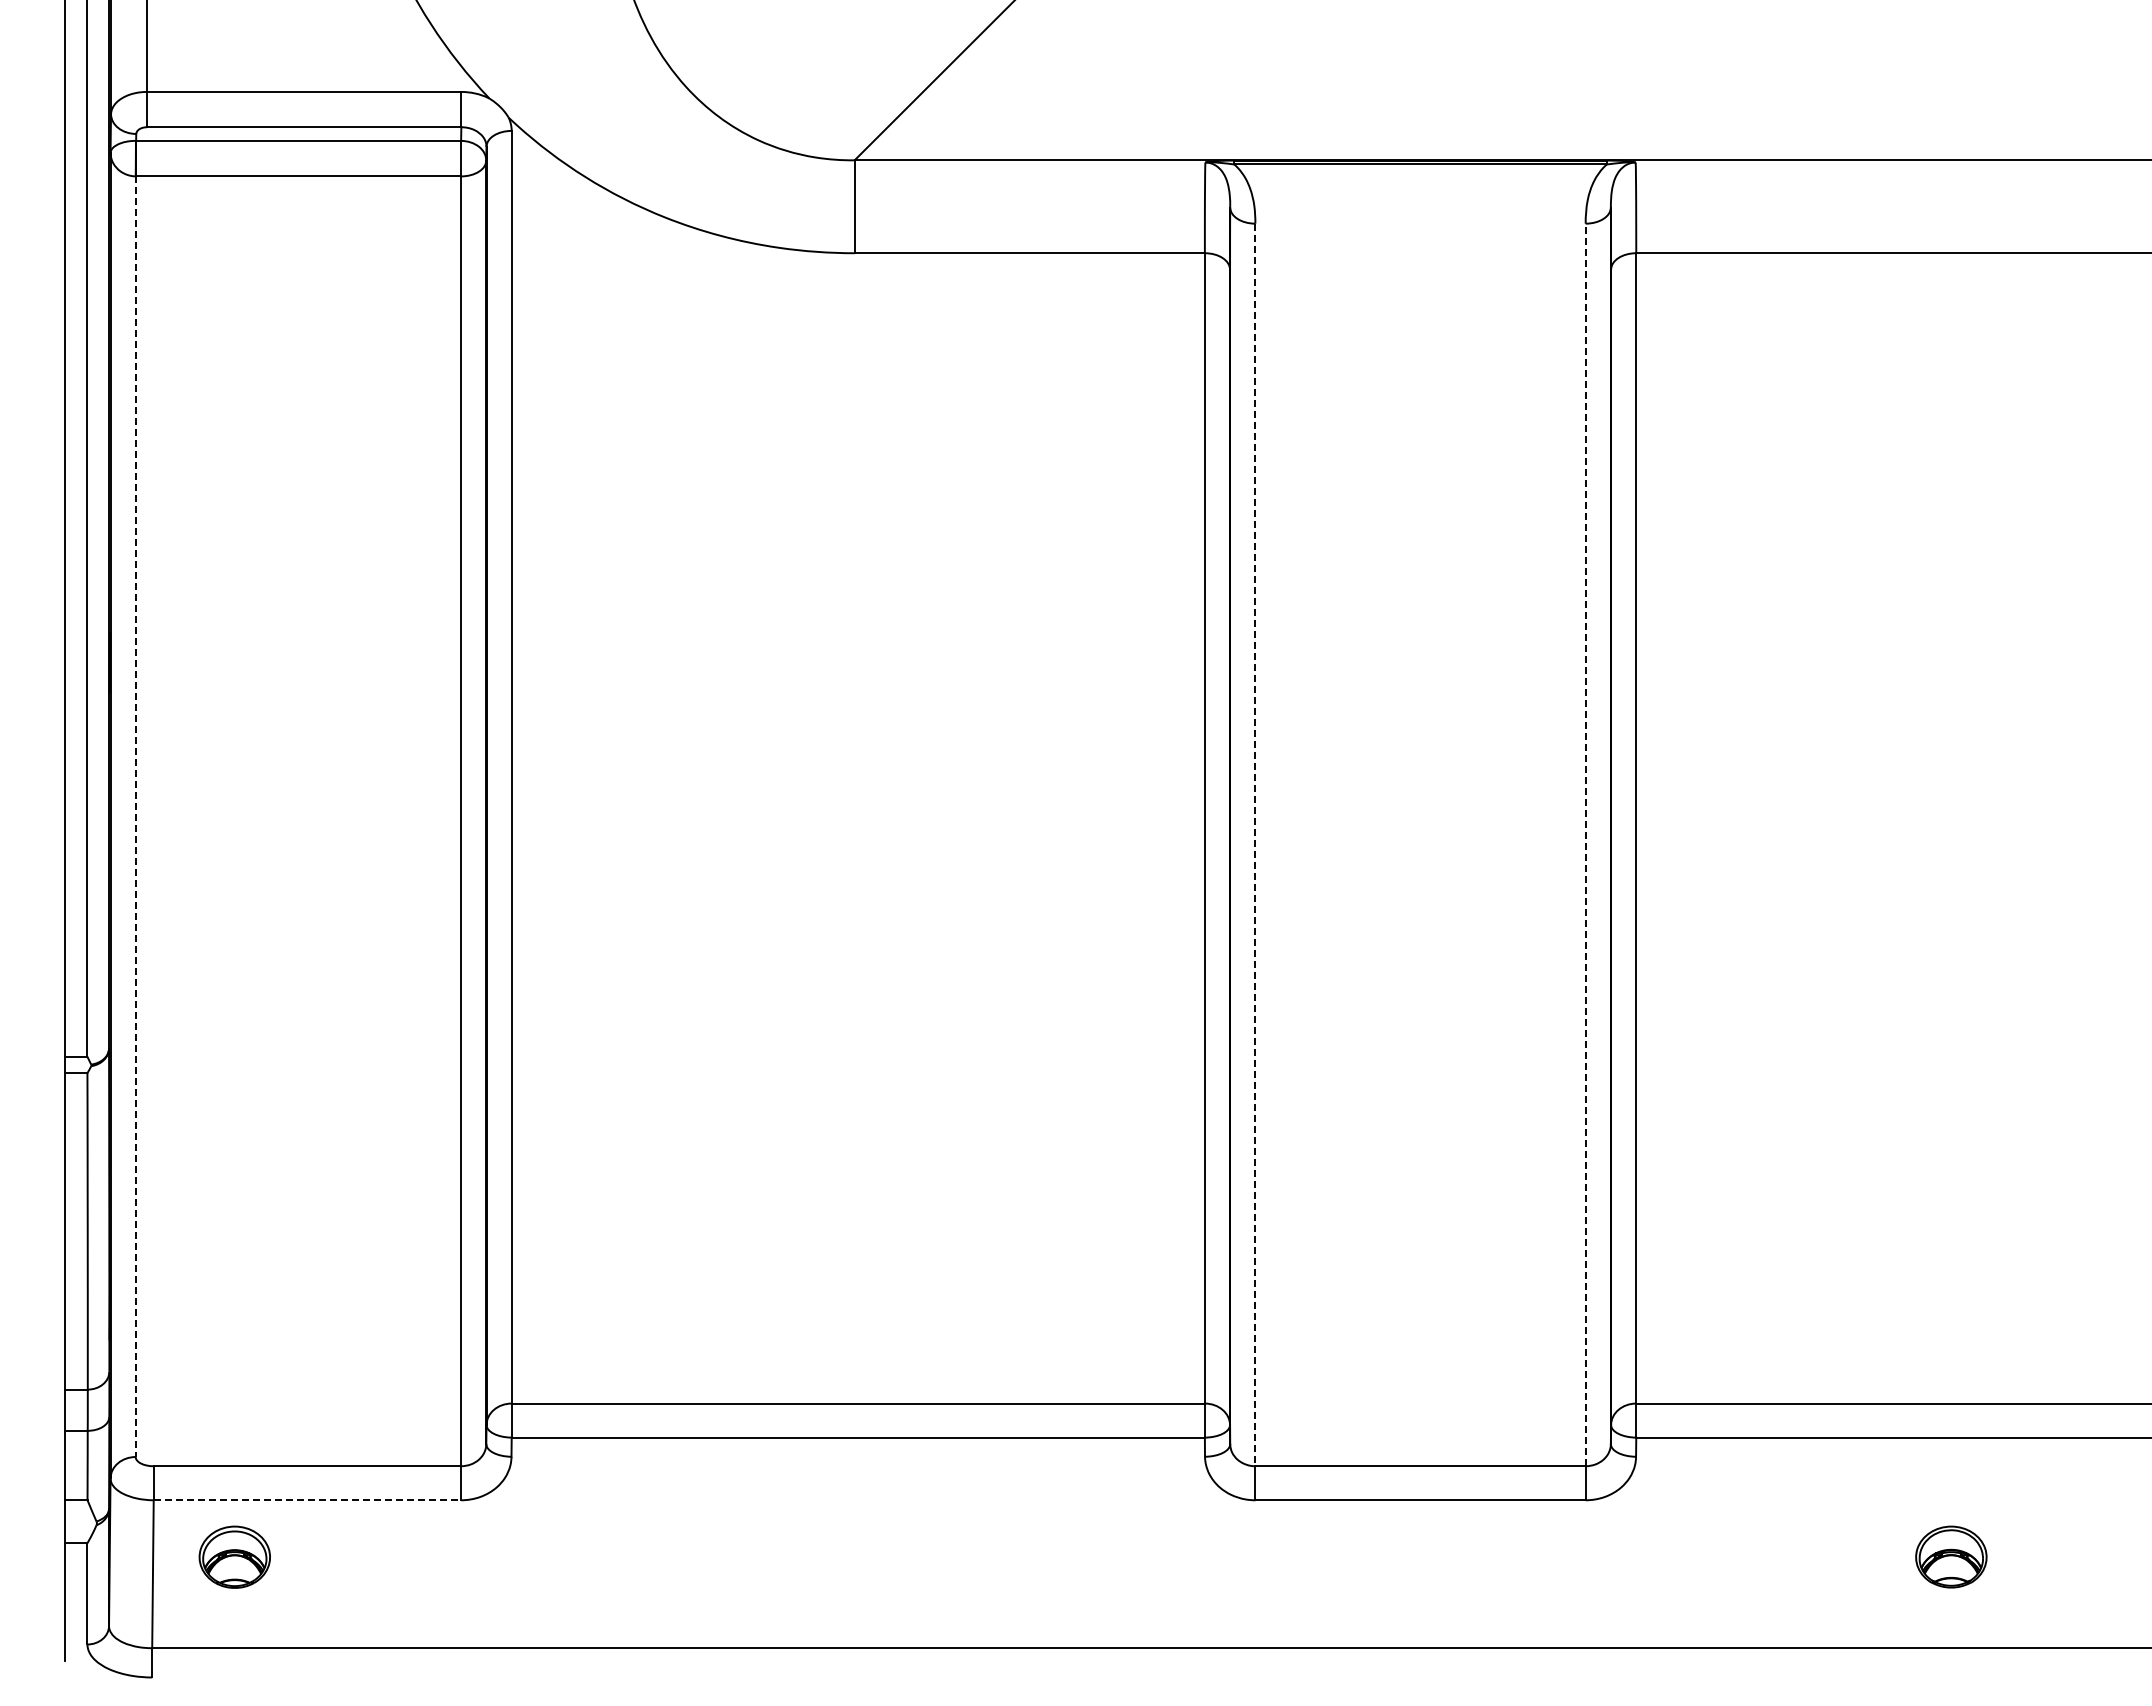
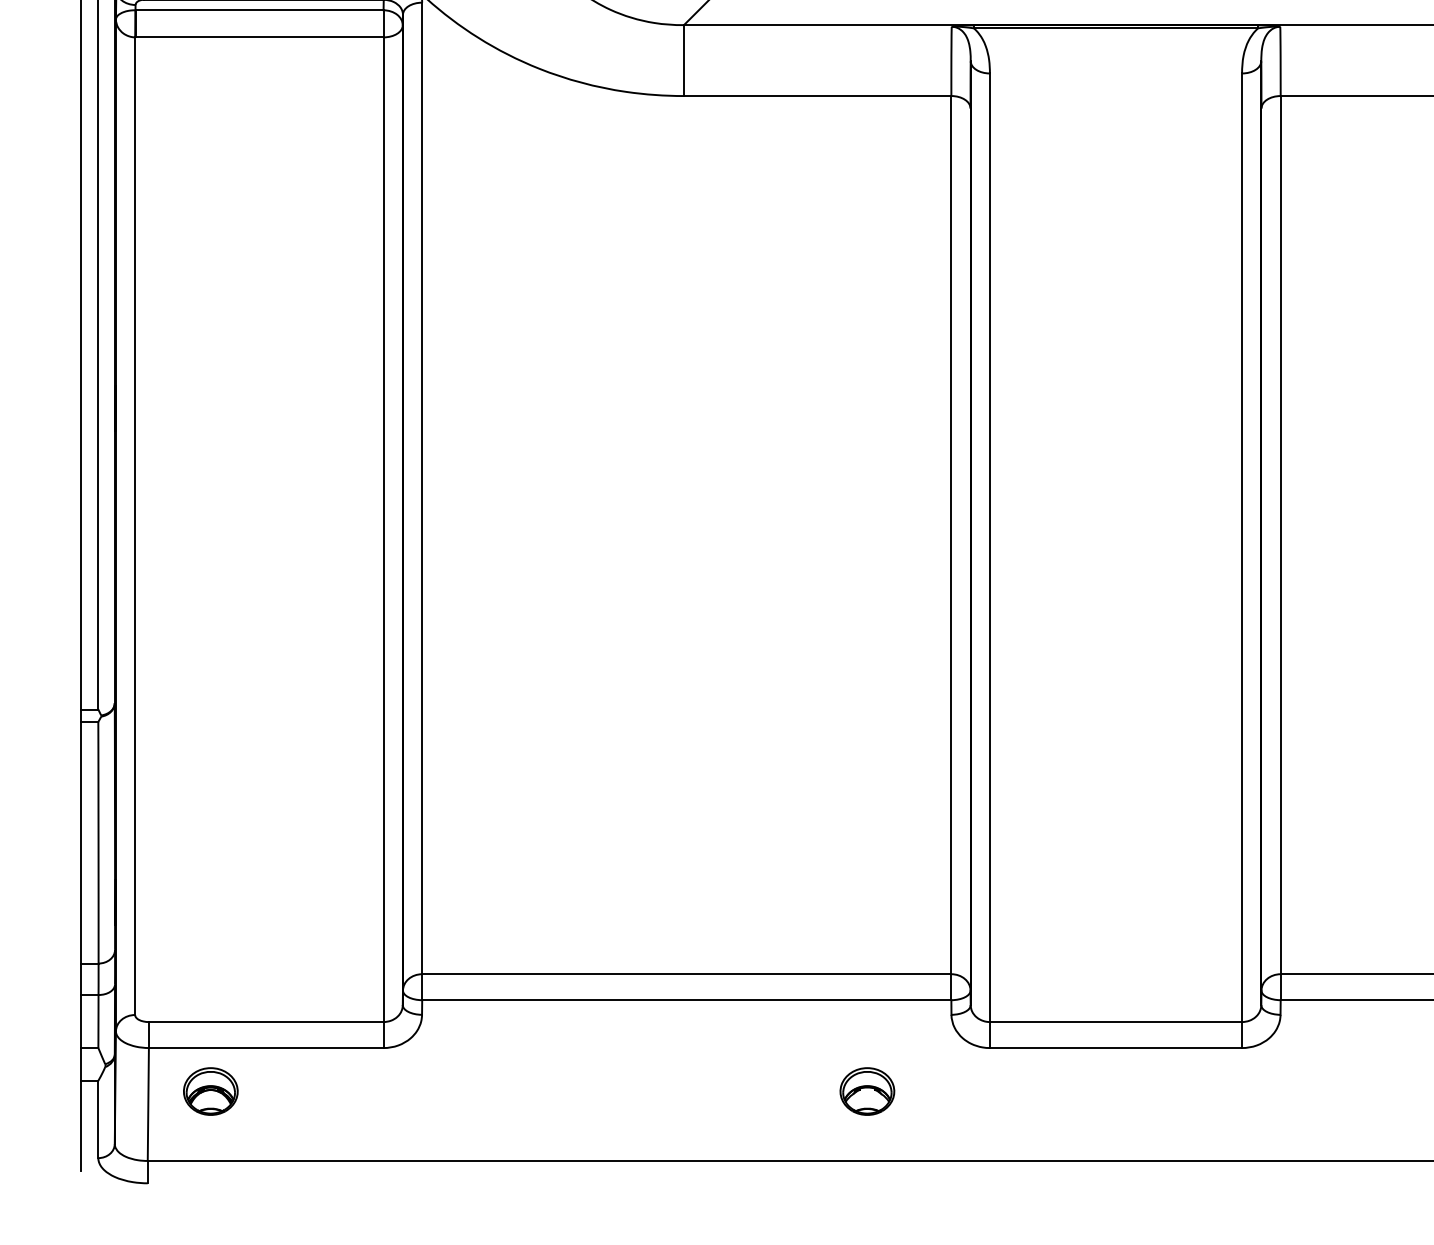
line: (135, 817) -> (135, 526), dashed -> solid
line: (1585, 844) -> (1241, 547), dashed -> solid
line: (1255, 845) -> (990, 548), dashed -> solid
line: (307, 1500) -> (266, 1048), dashed -> solid
part: (1094, 1556) -> (867, 1090), added

